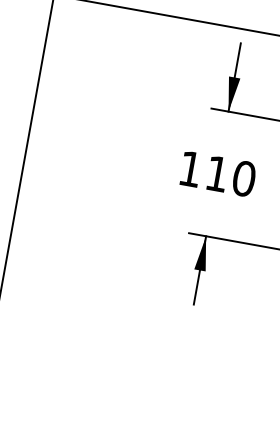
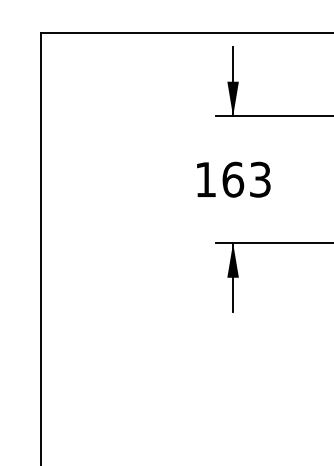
text: (230, 176) -> (246, 179), 110 -> 163

